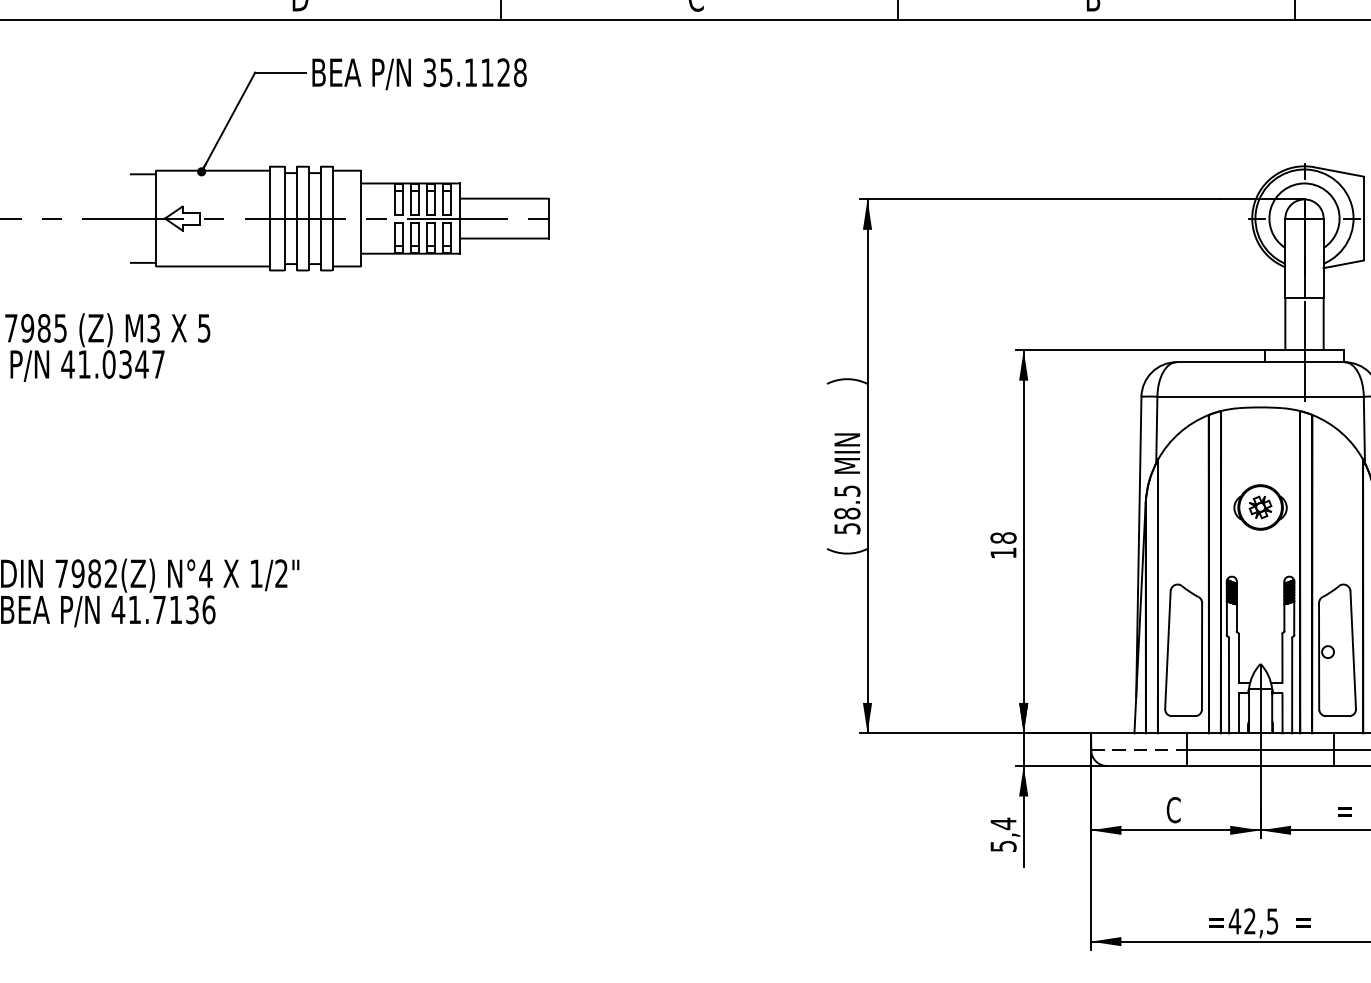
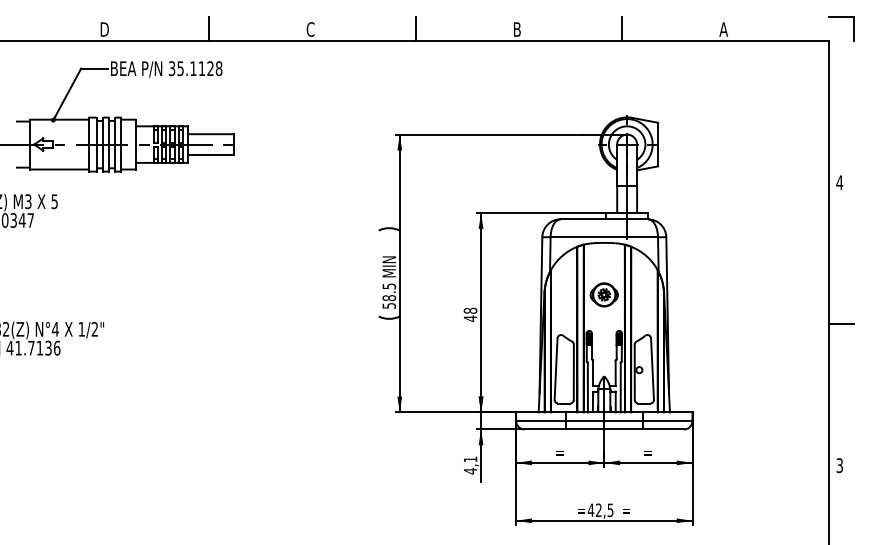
text: (1003, 552) -> (470, 318), 18 -> 48
line: (1139, 750) -> (541, 421), dashed -> solid
text: (1174, 810) -> (559, 452), C -> =
text: (1003, 835) -> (470, 465), 5,4 -> 4,1

